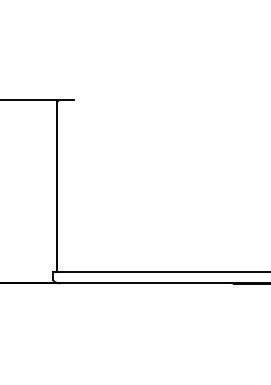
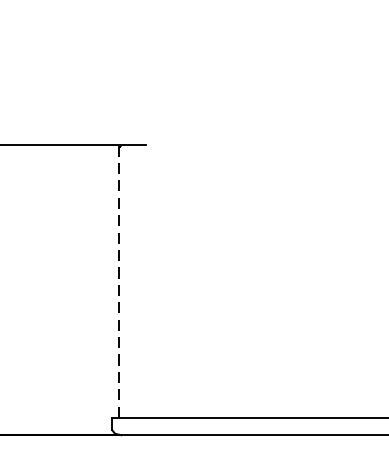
line: (57, 186) -> (119, 282), solid -> dashed

